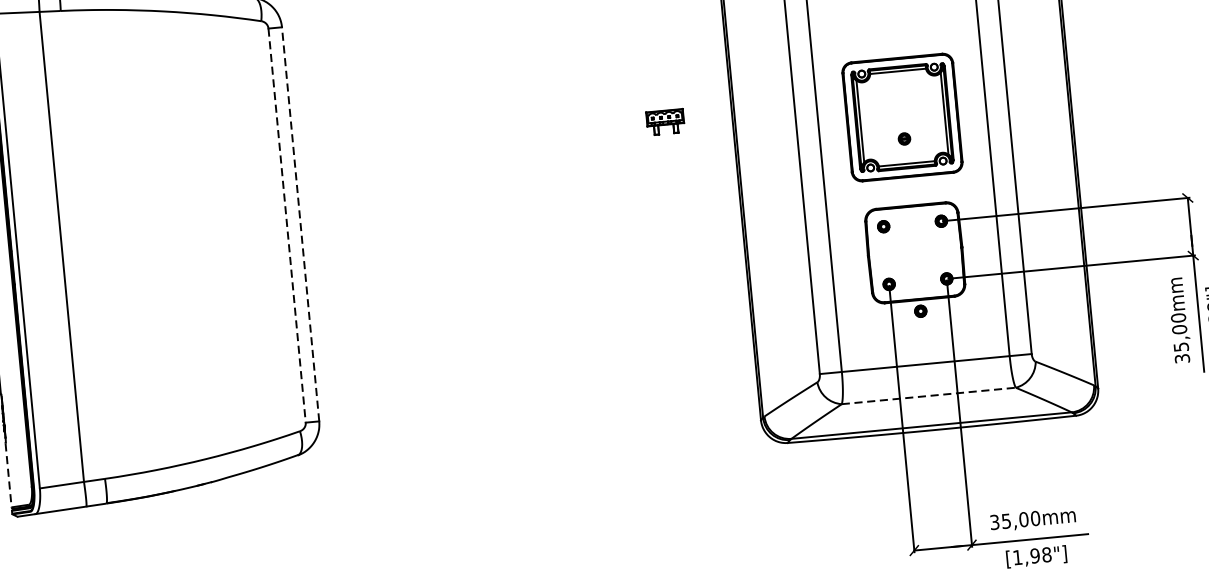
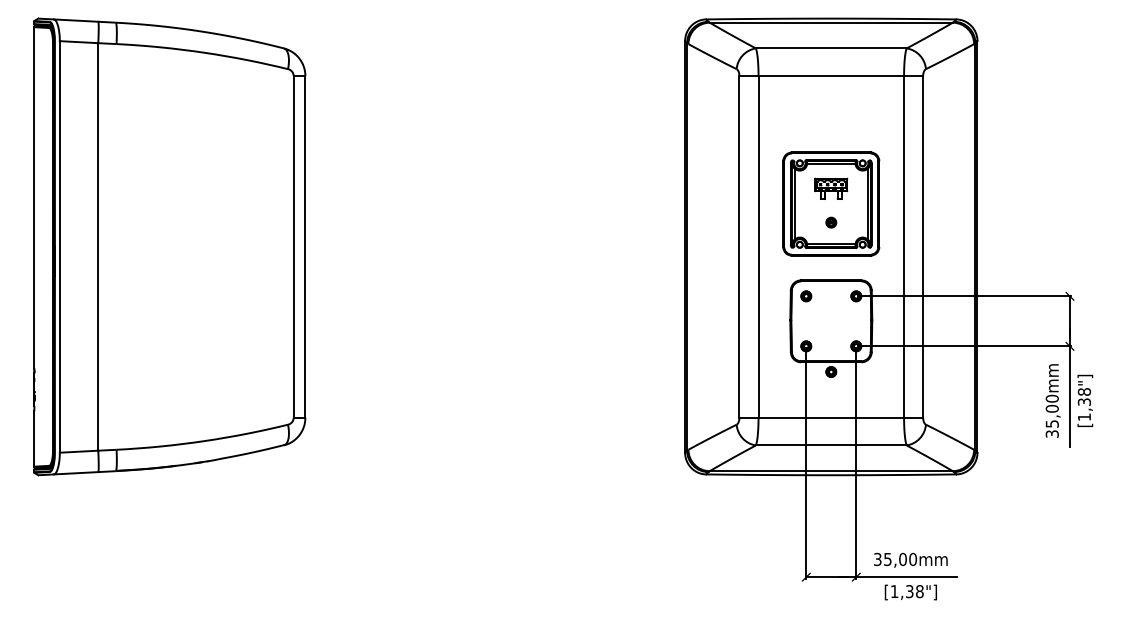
part: (665, 121) -> (831, 188), moved
line: (300, 223) -> (305, 246), dashed -> solid
line: (286, 225) -> (293, 246), dashed -> solid
line: (929, 395) -> (831, 445), dashed -> solid
line: (9, 474) -> (34, 438), dashed -> solid
text: (1034, 555) -> (909, 591), [1,98"] -> [1,38"]

